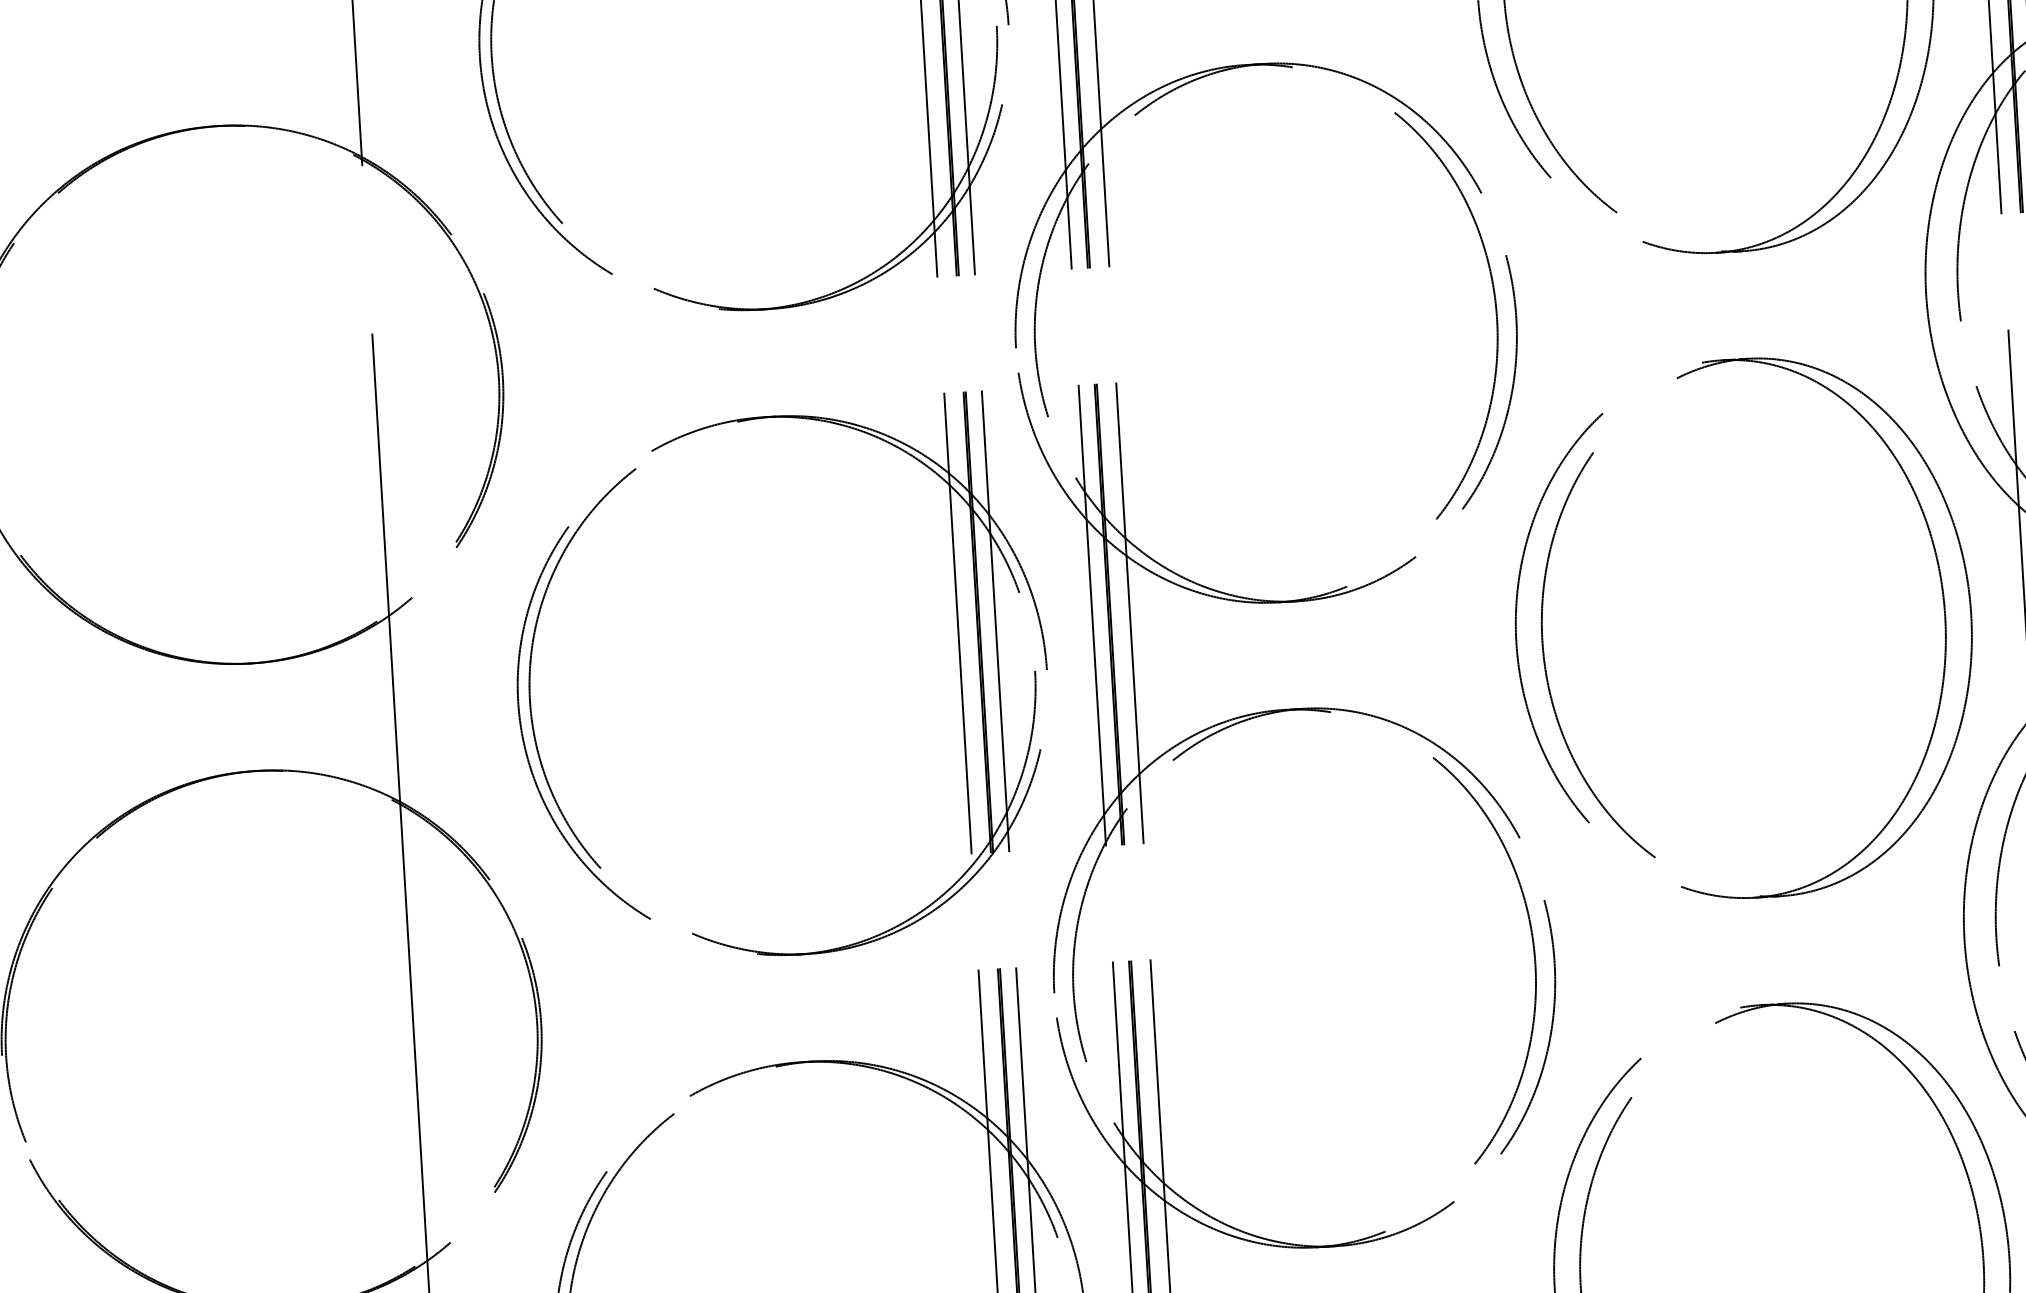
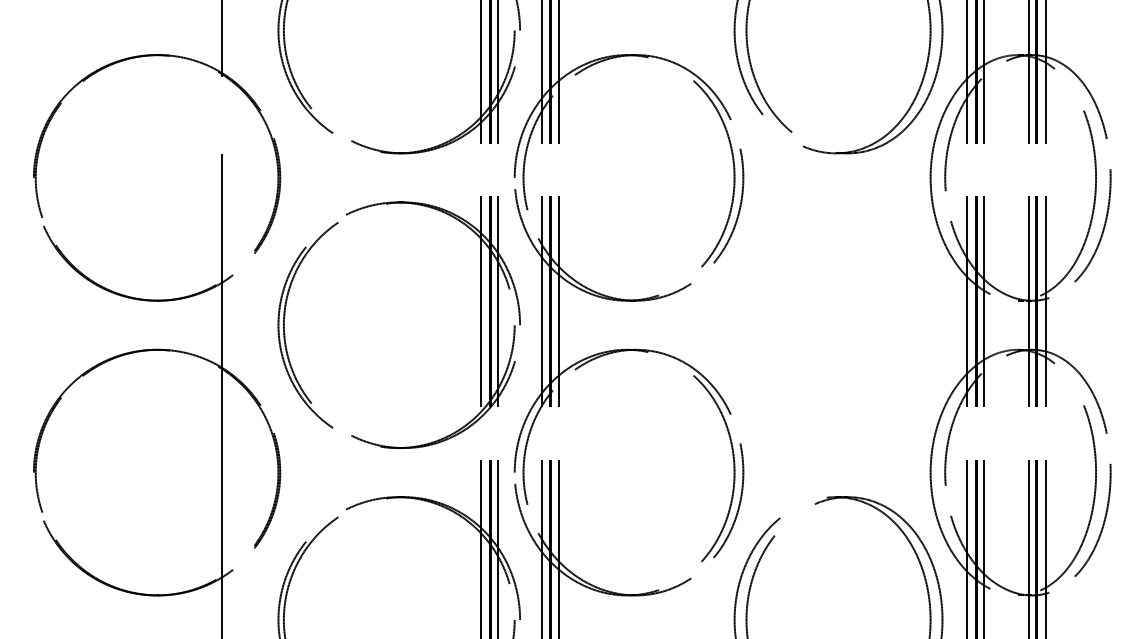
part: (1544, 610) -> (748, 311), removed

